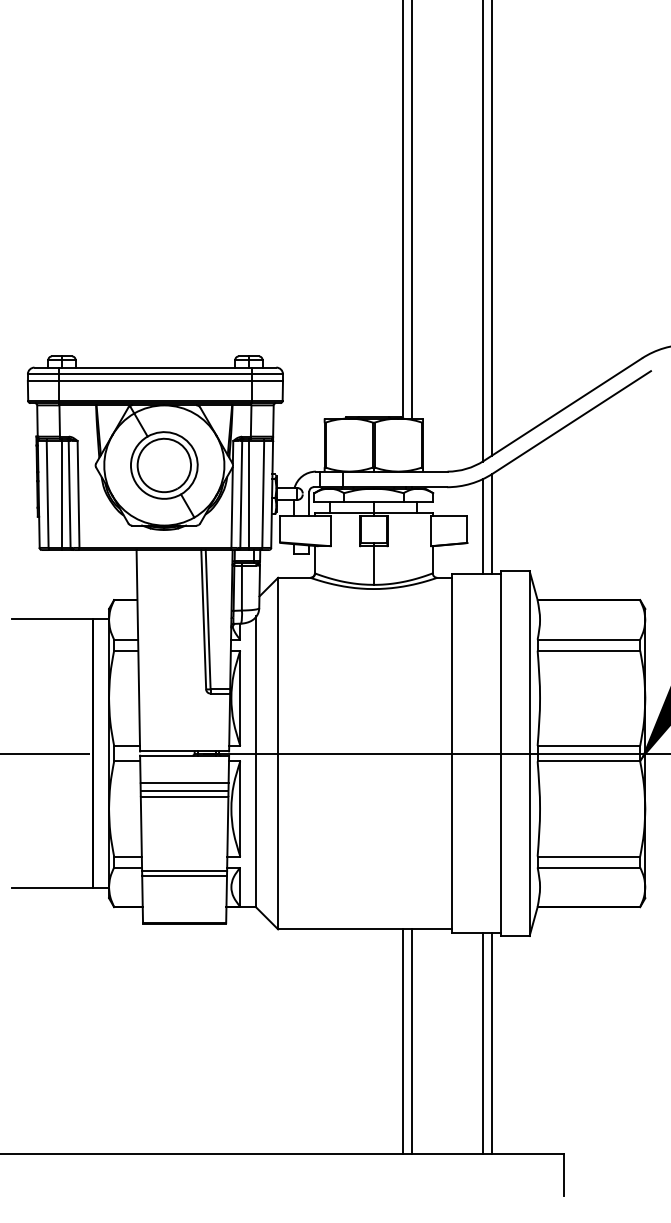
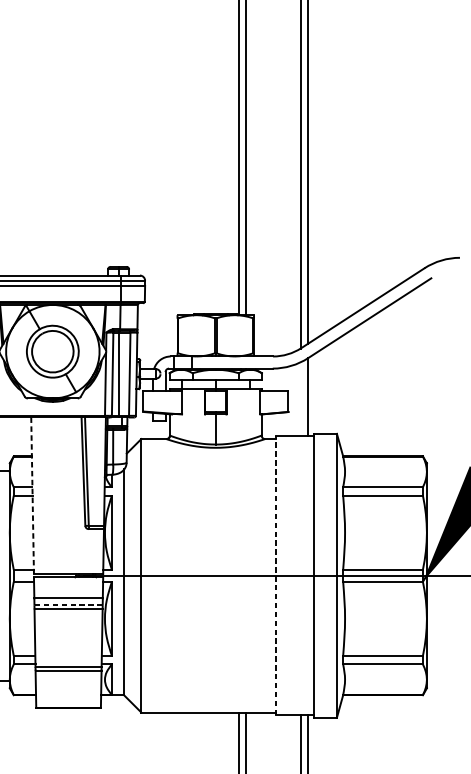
line: (482, 526) -> (300, 399), removed
line: (138, 650) -> (32, 495), solid -> dashed
line: (451, 753) -> (276, 575), solid -> dashed
line: (184, 791) -> (68, 605), solid -> dashed

